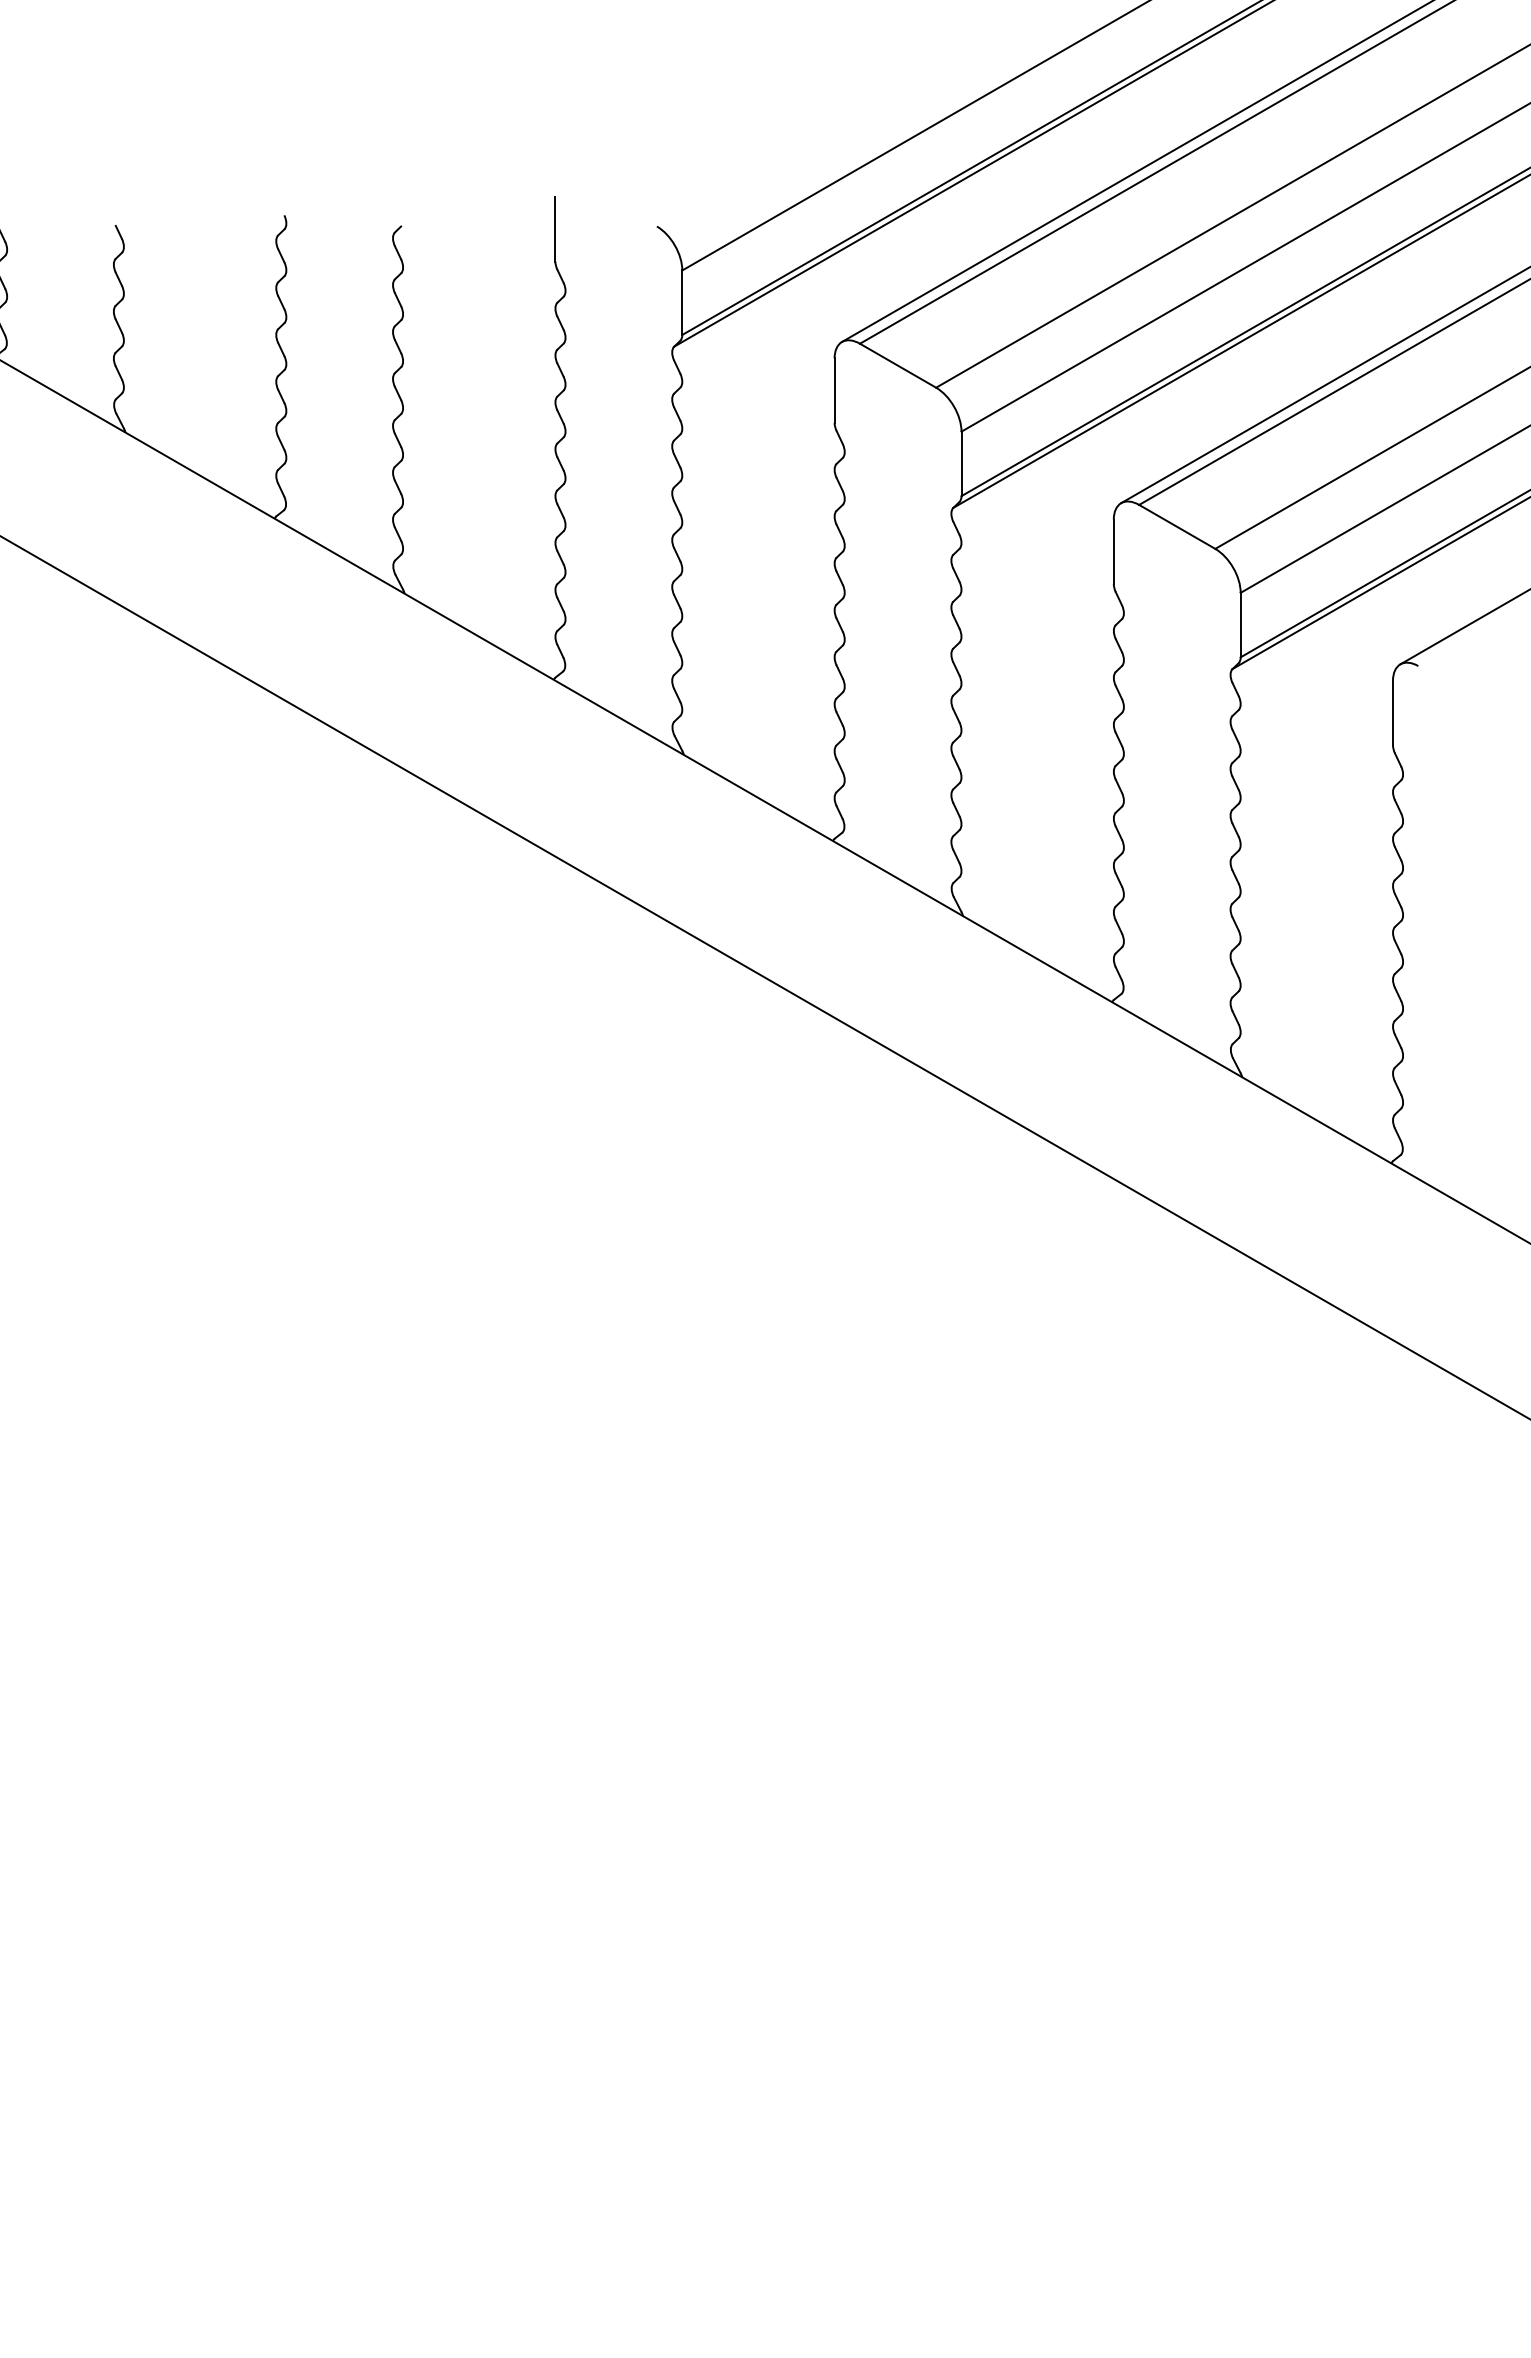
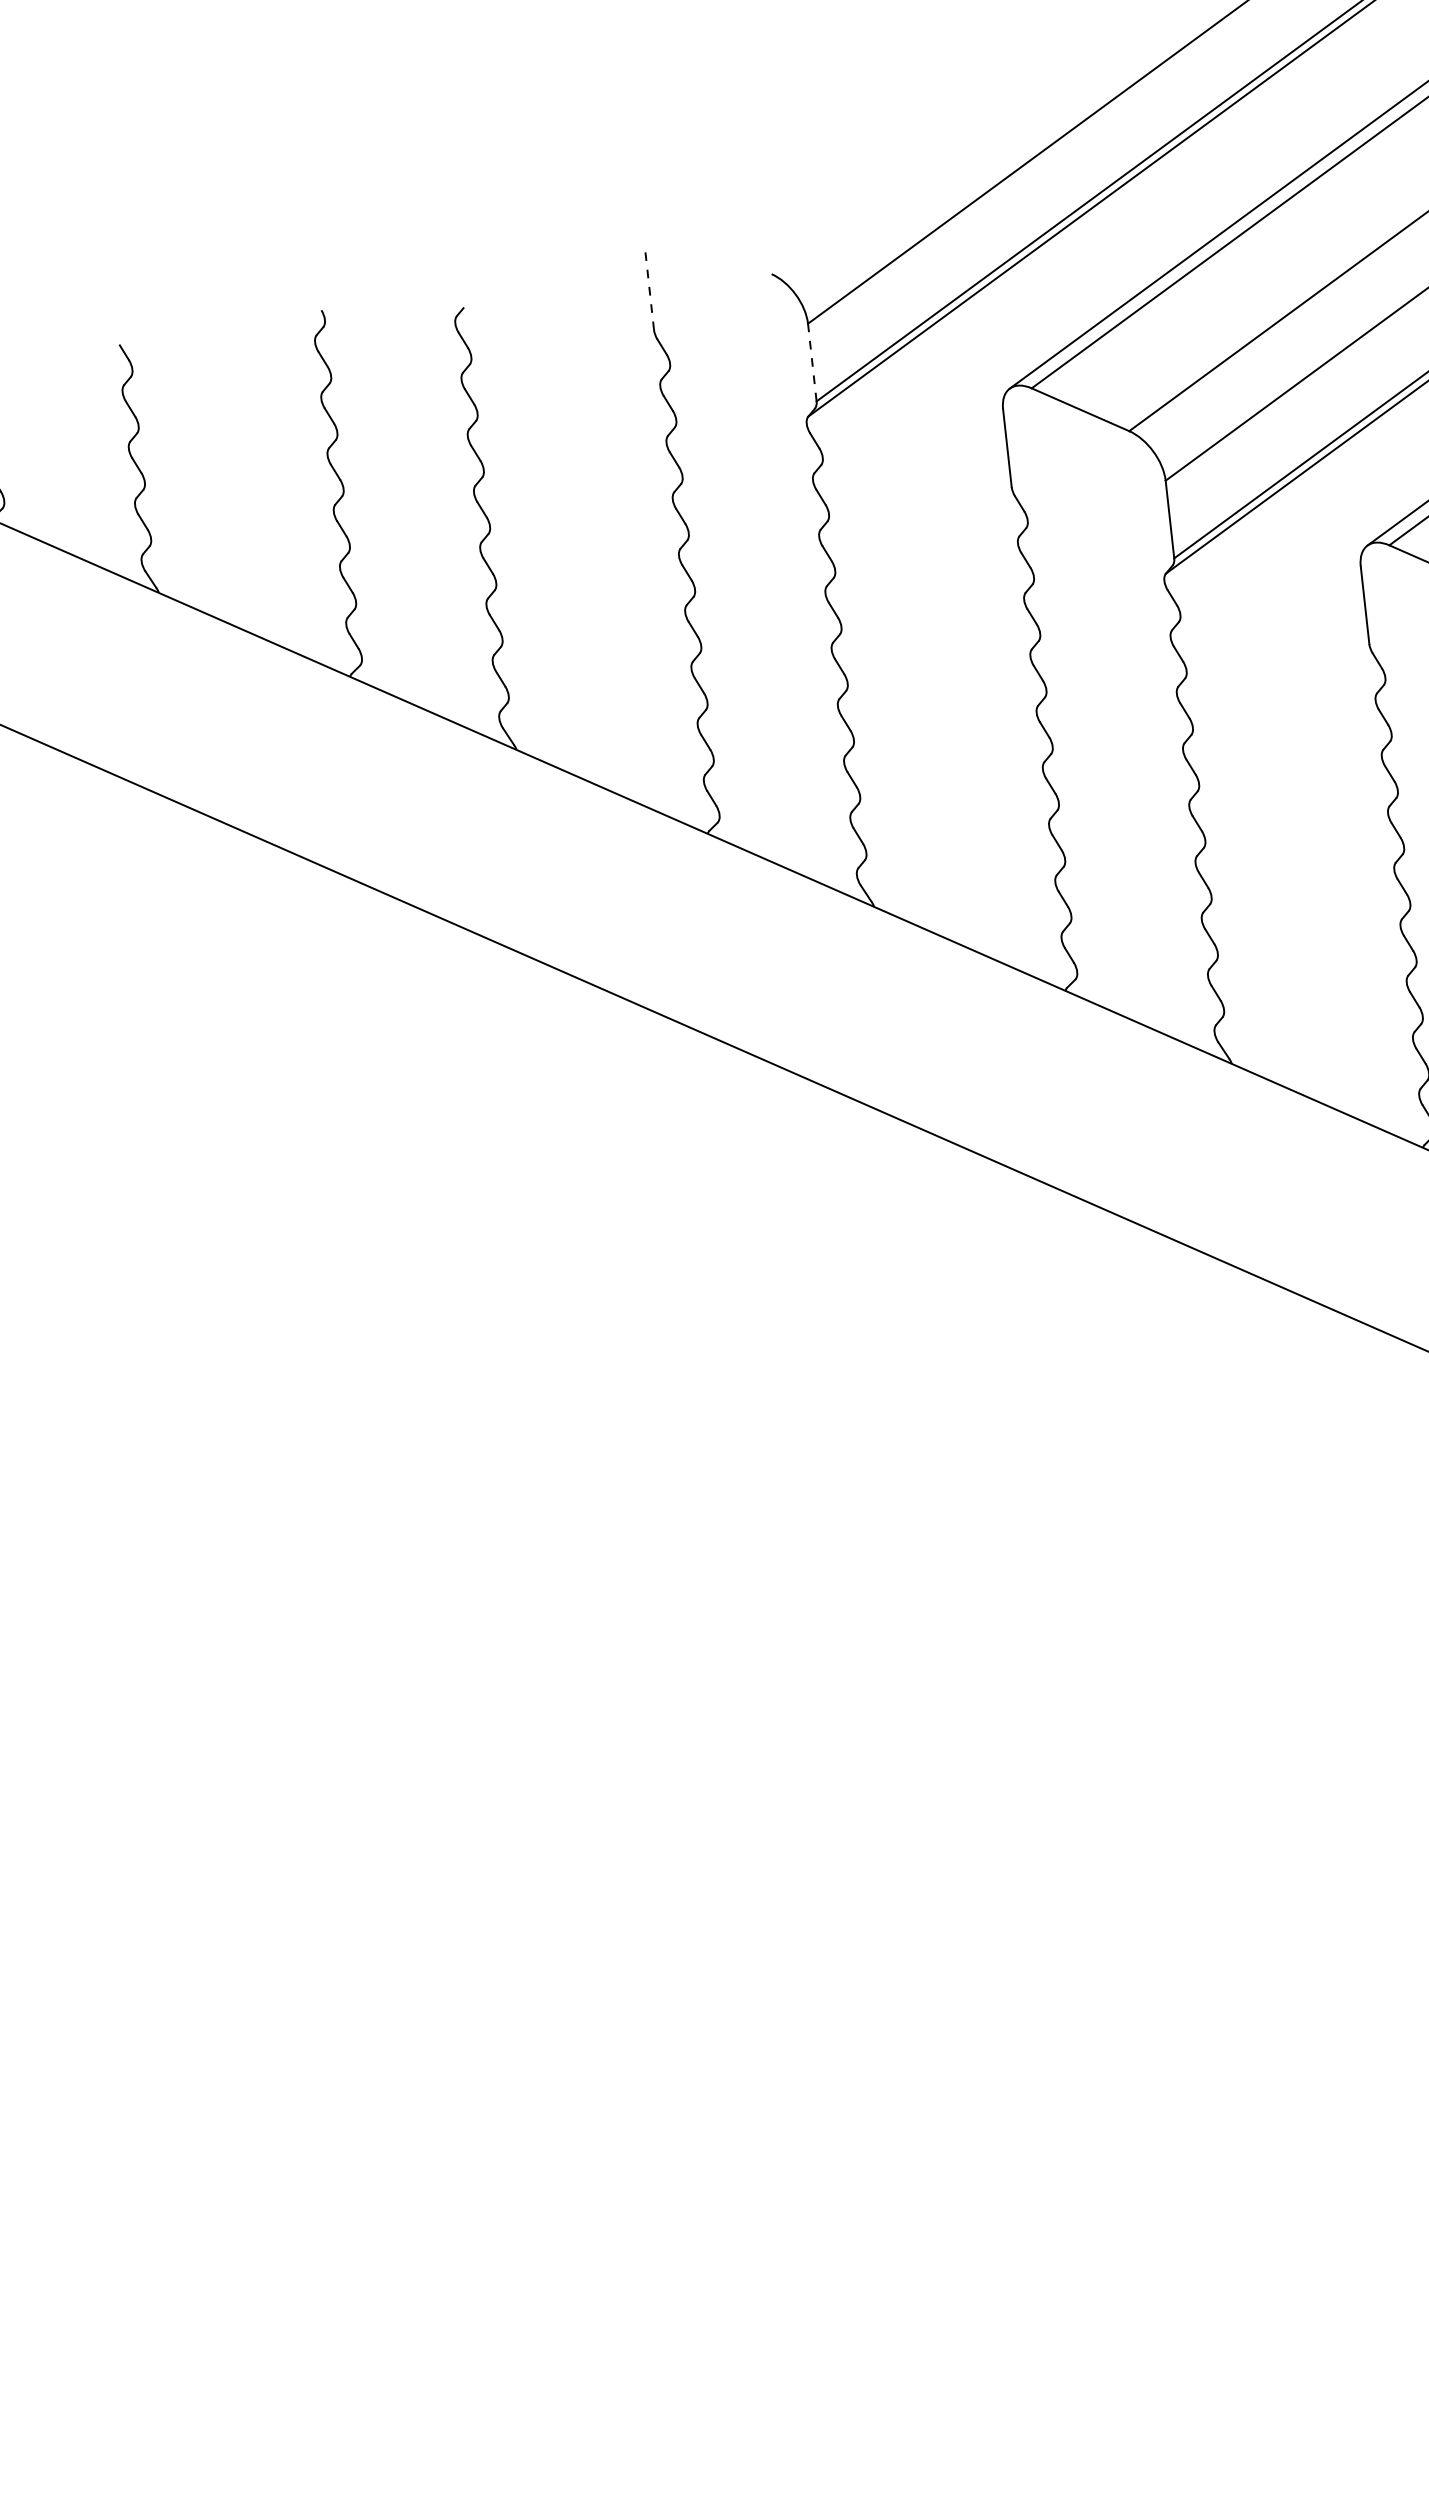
line: (555, 229) -> (649, 291), solid -> dashed
line: (682, 302) -> (812, 362), solid -> dashed

